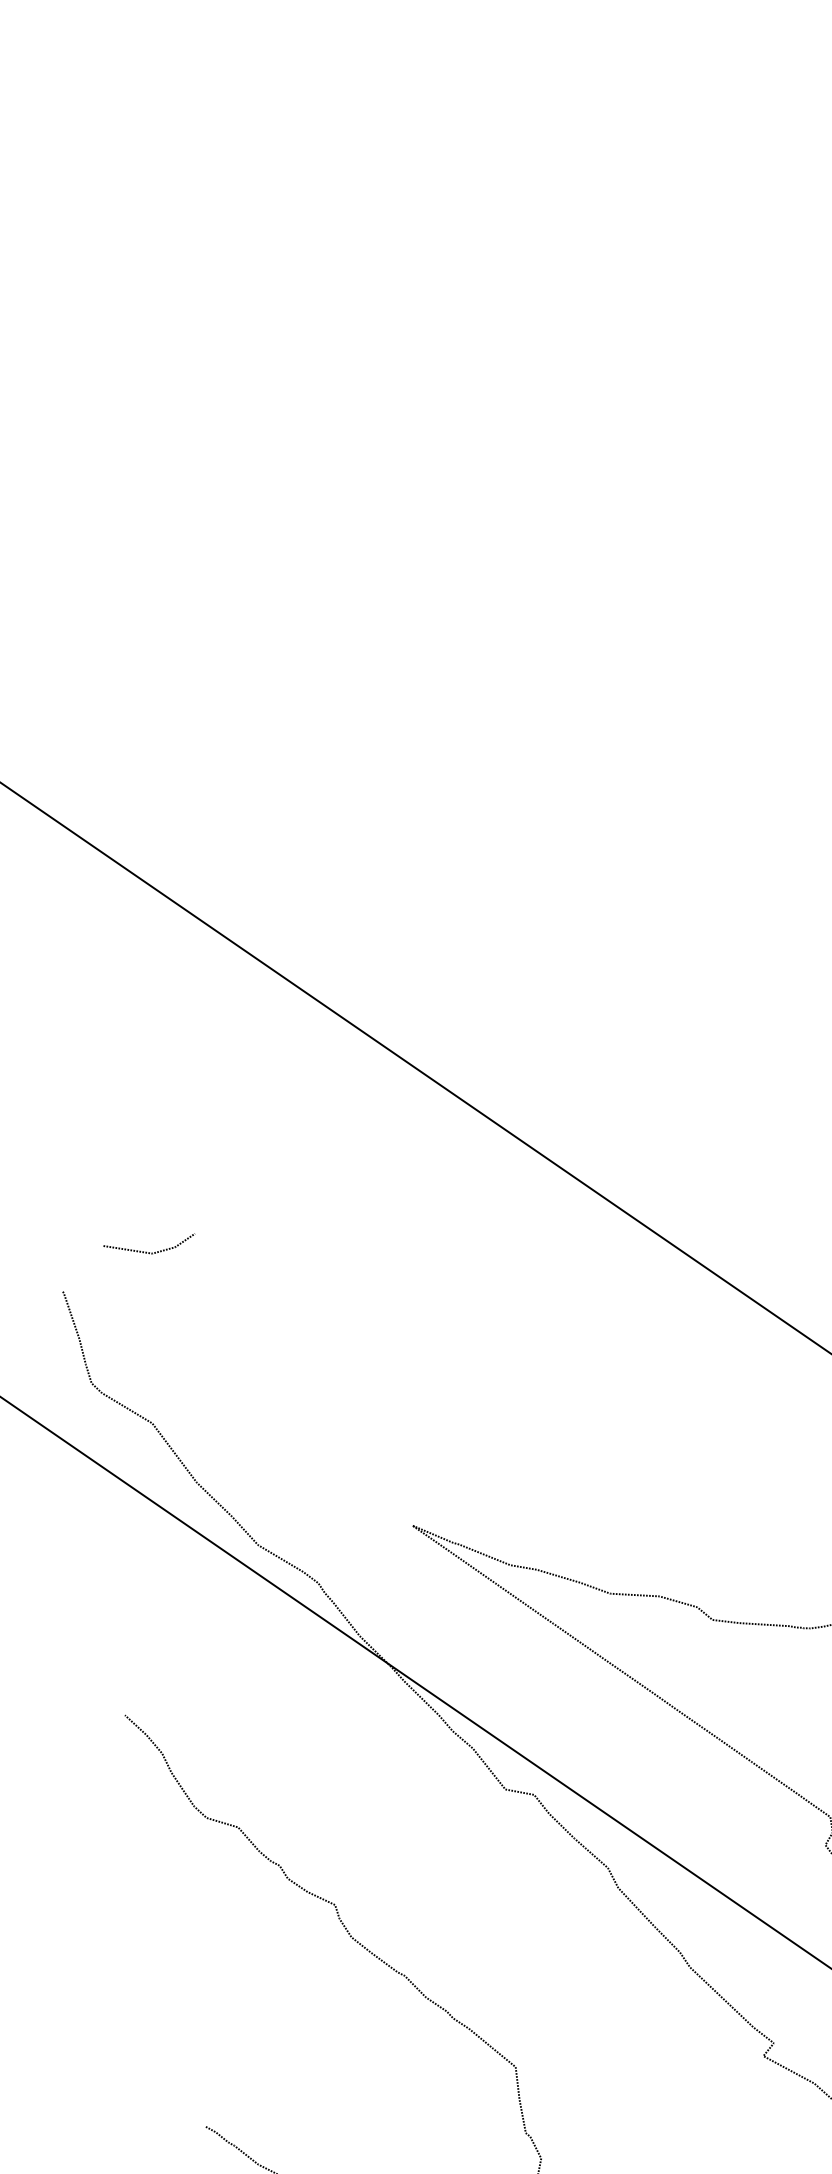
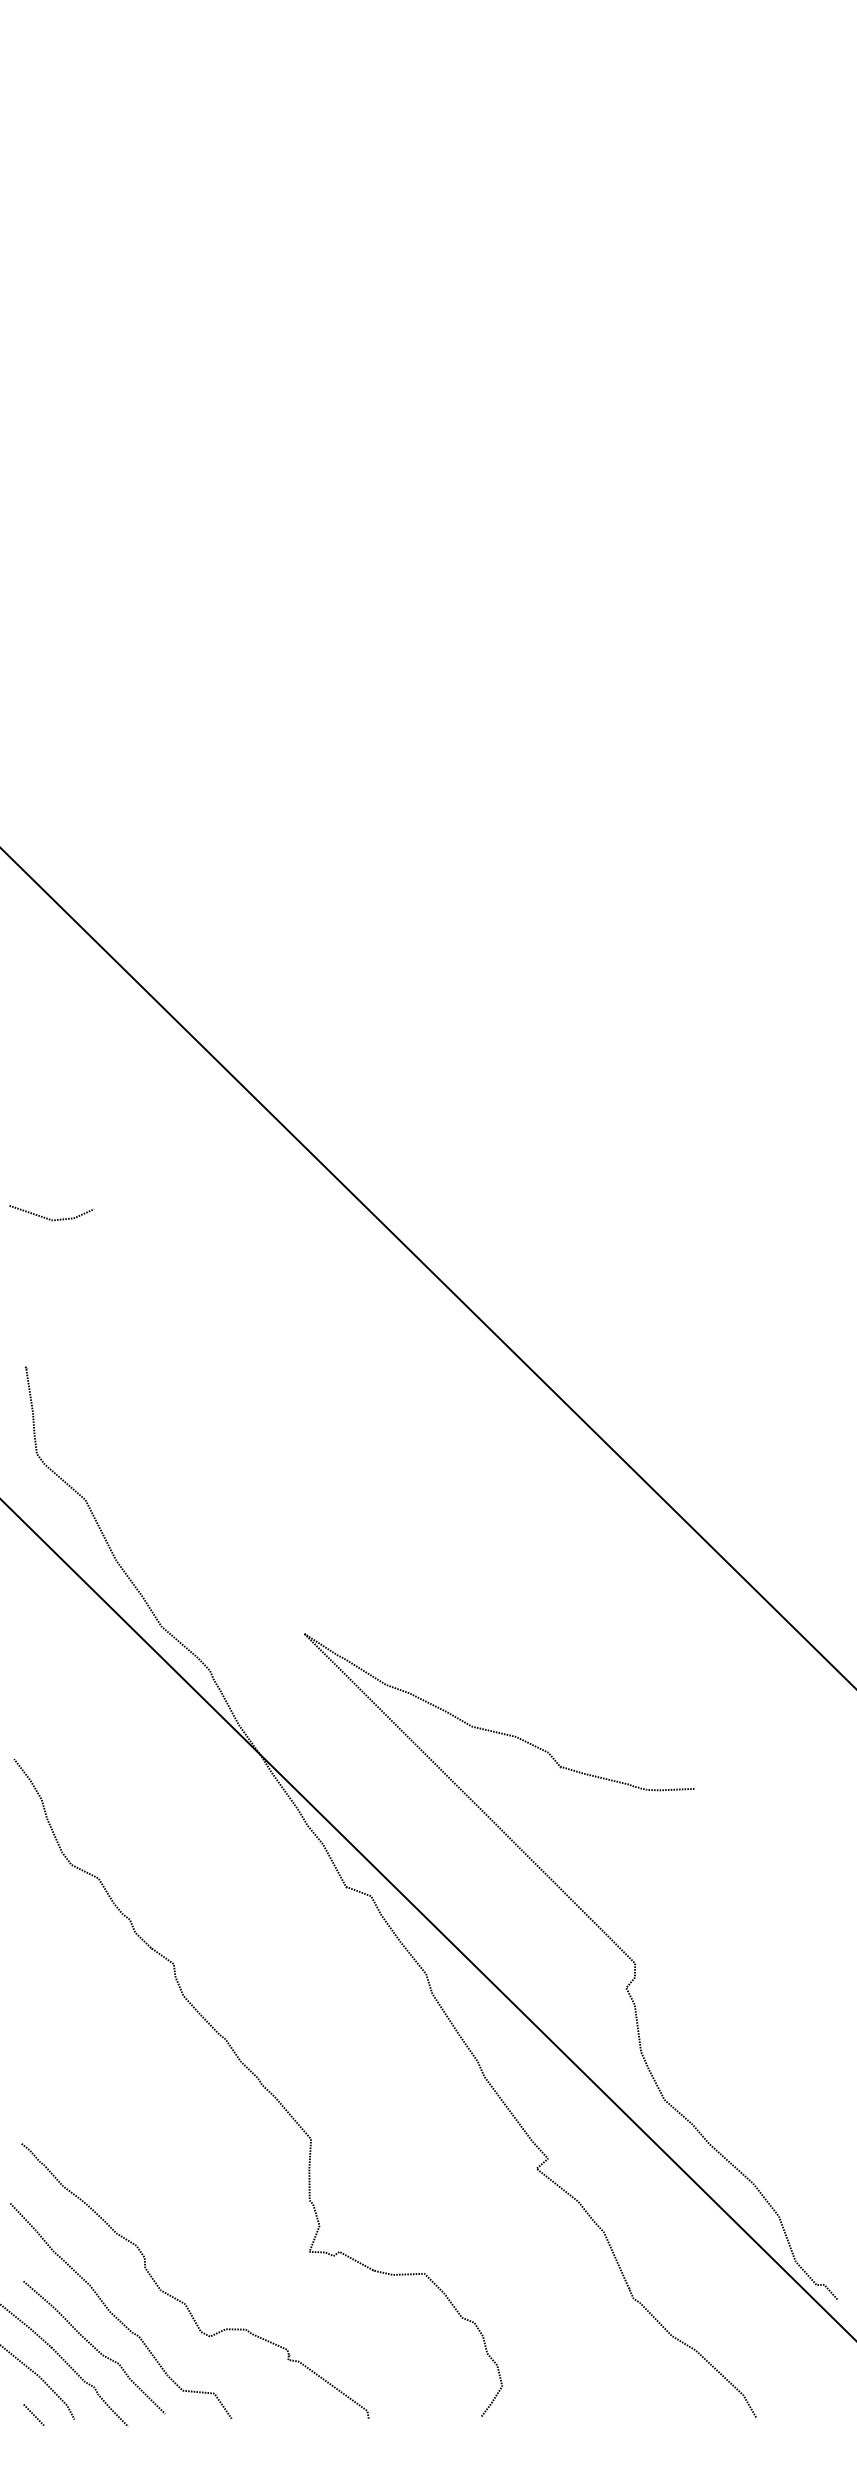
line: (149, 1251) -> (50, 1218), moved

